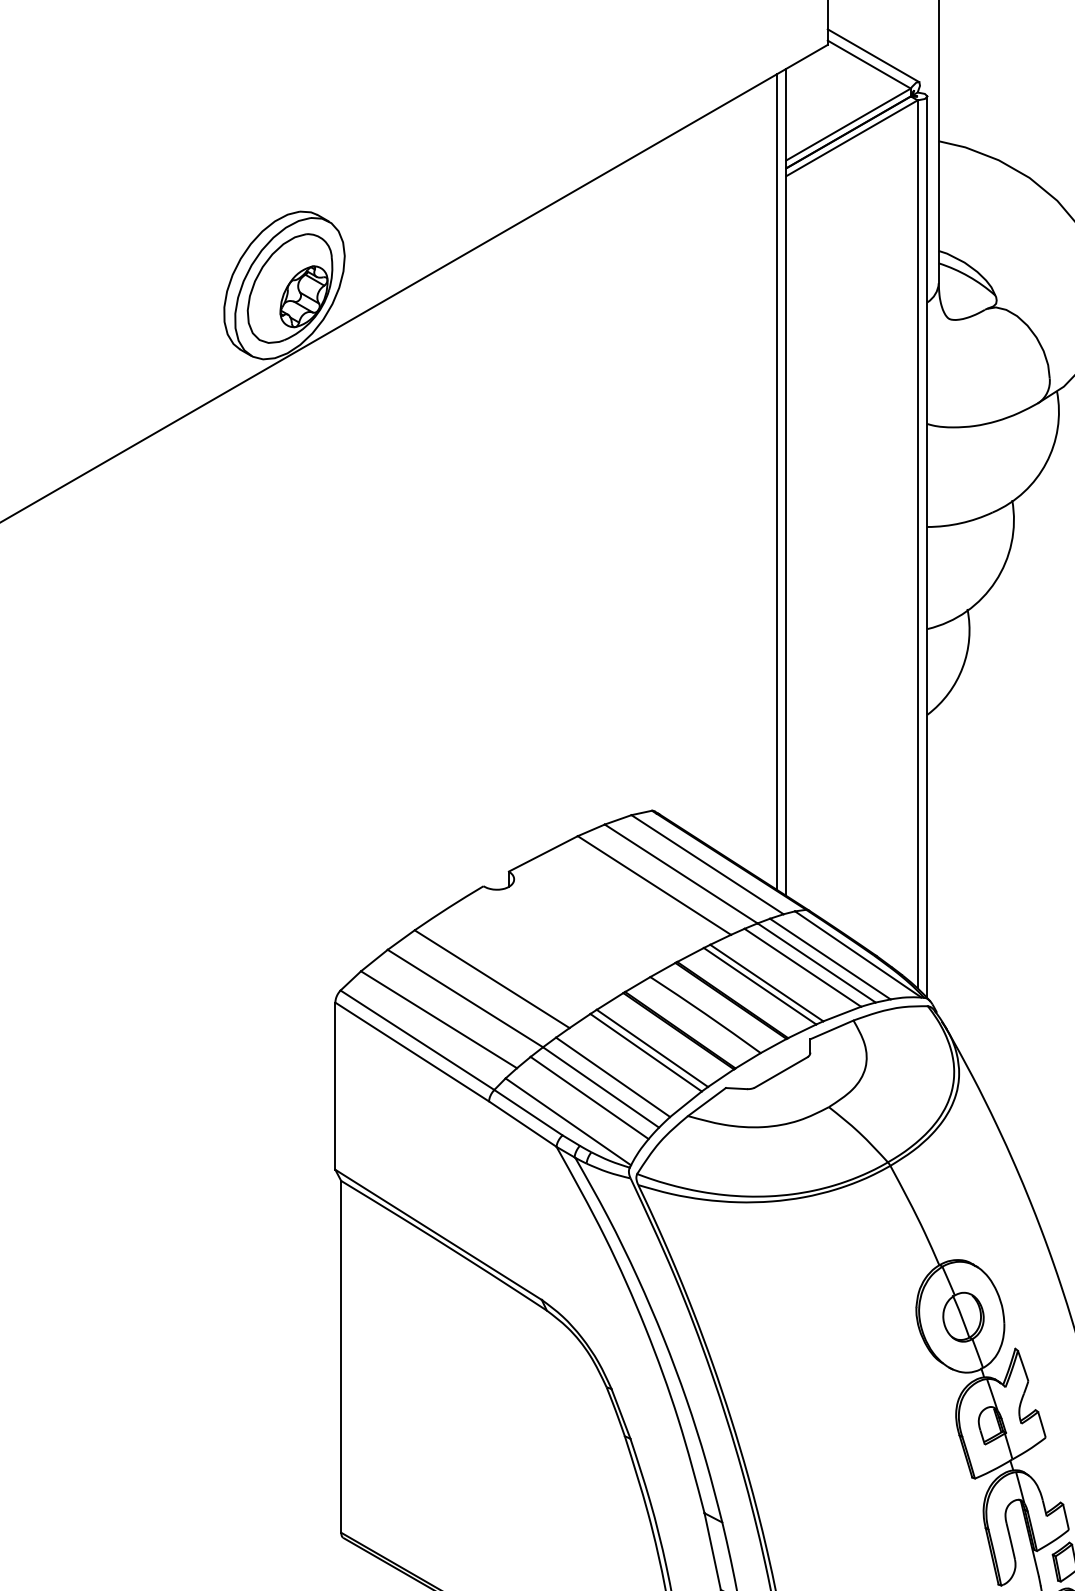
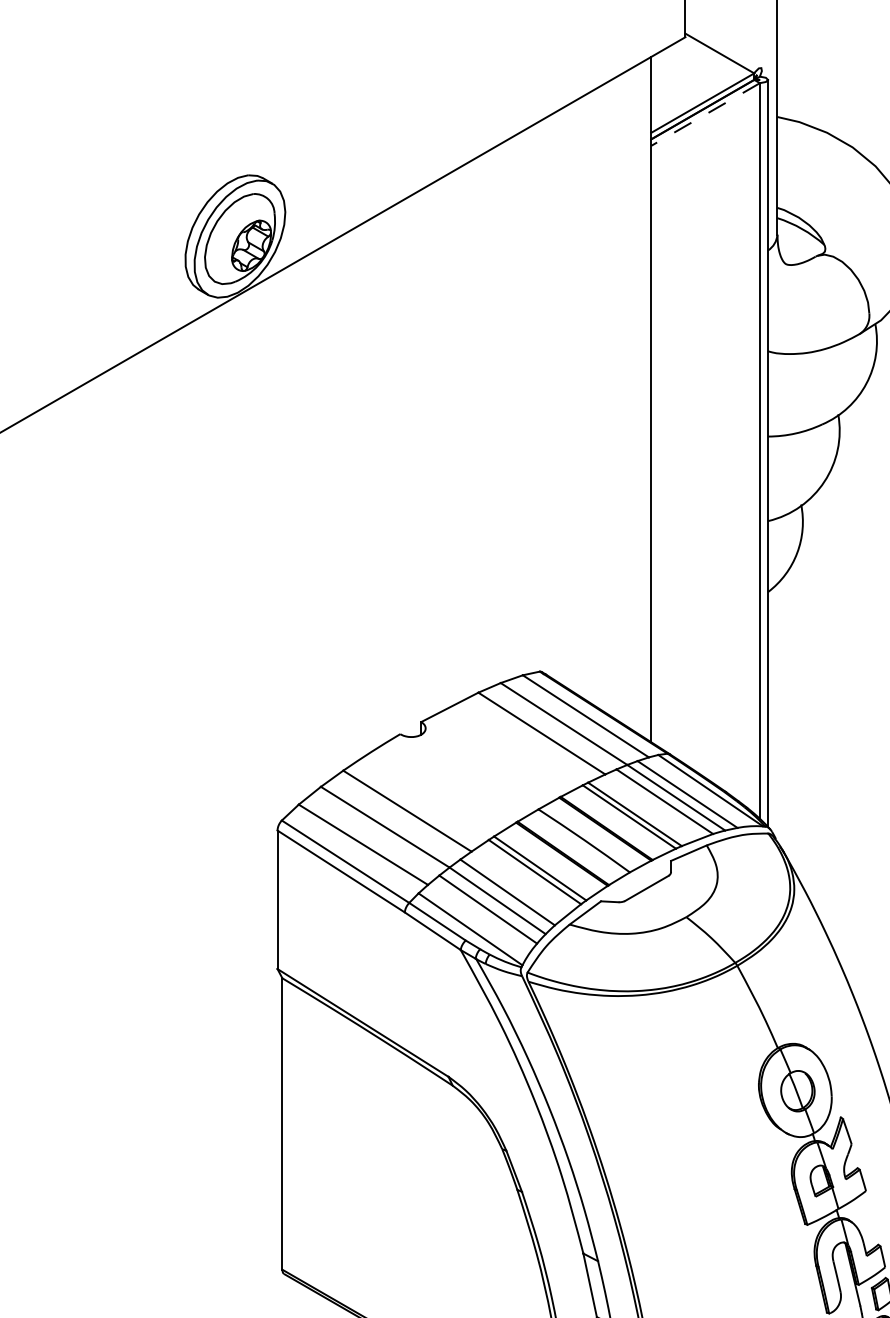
line: (873, 55) -> (723, 45), removed
line: (852, 138) -> (705, 114), solid -> dashed
line: (776, 481) -> (642, 398), removed

